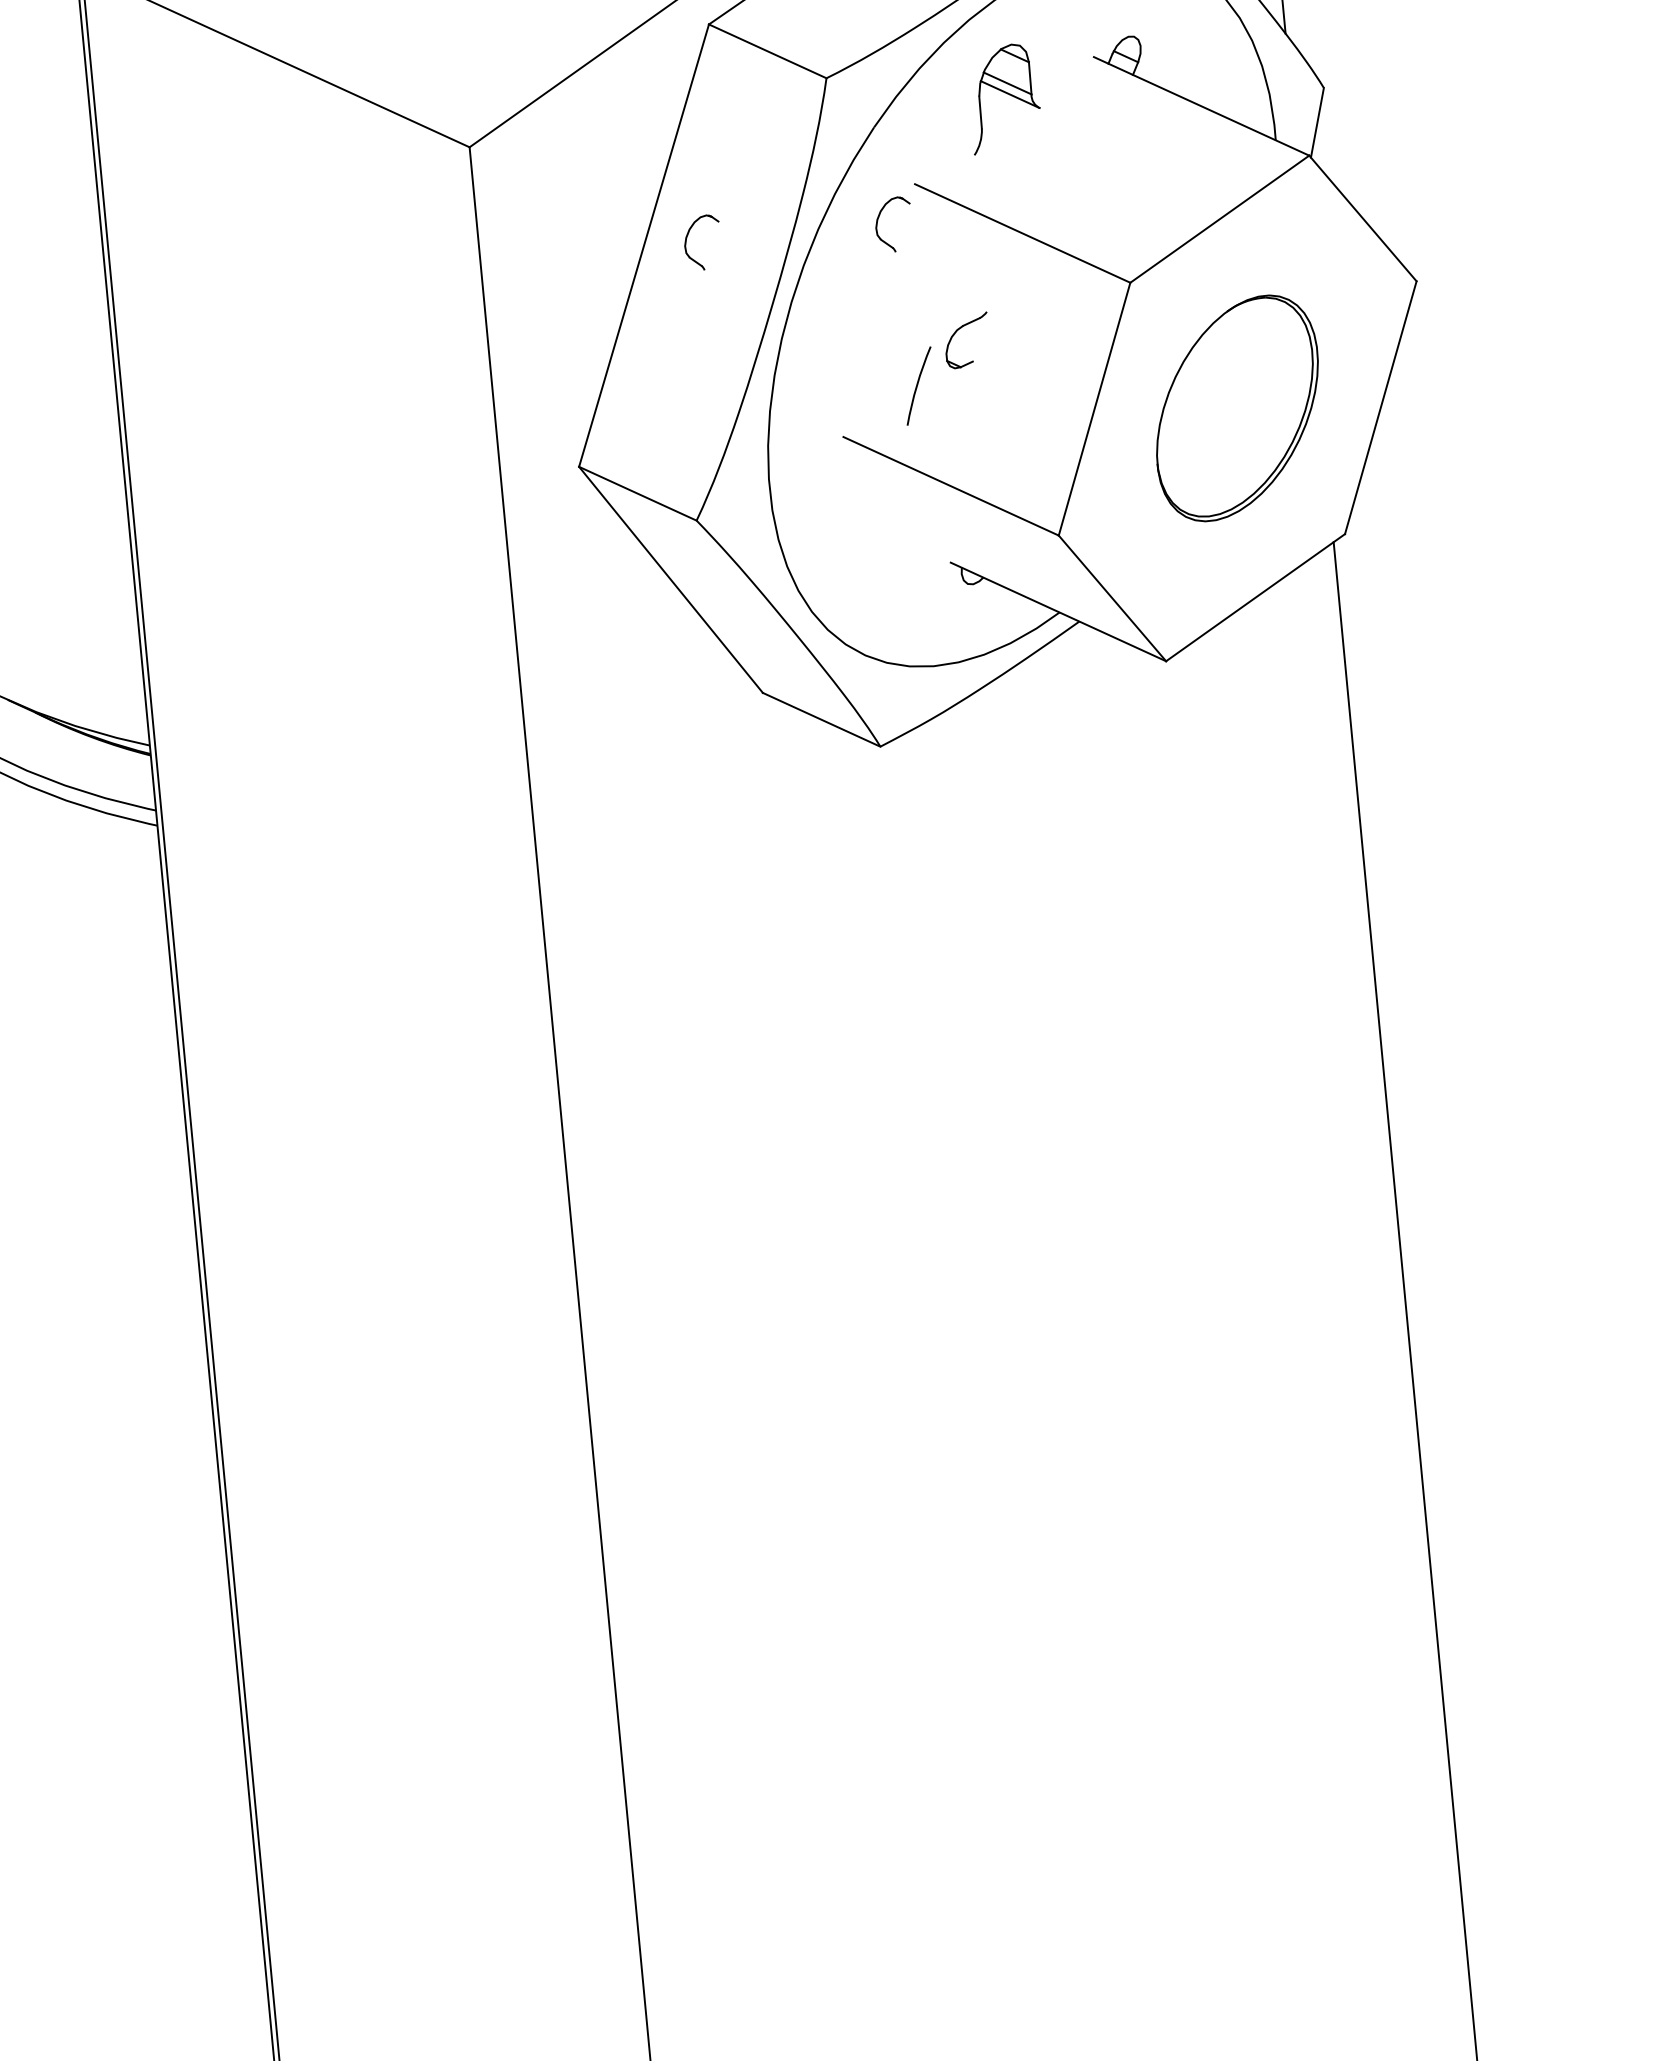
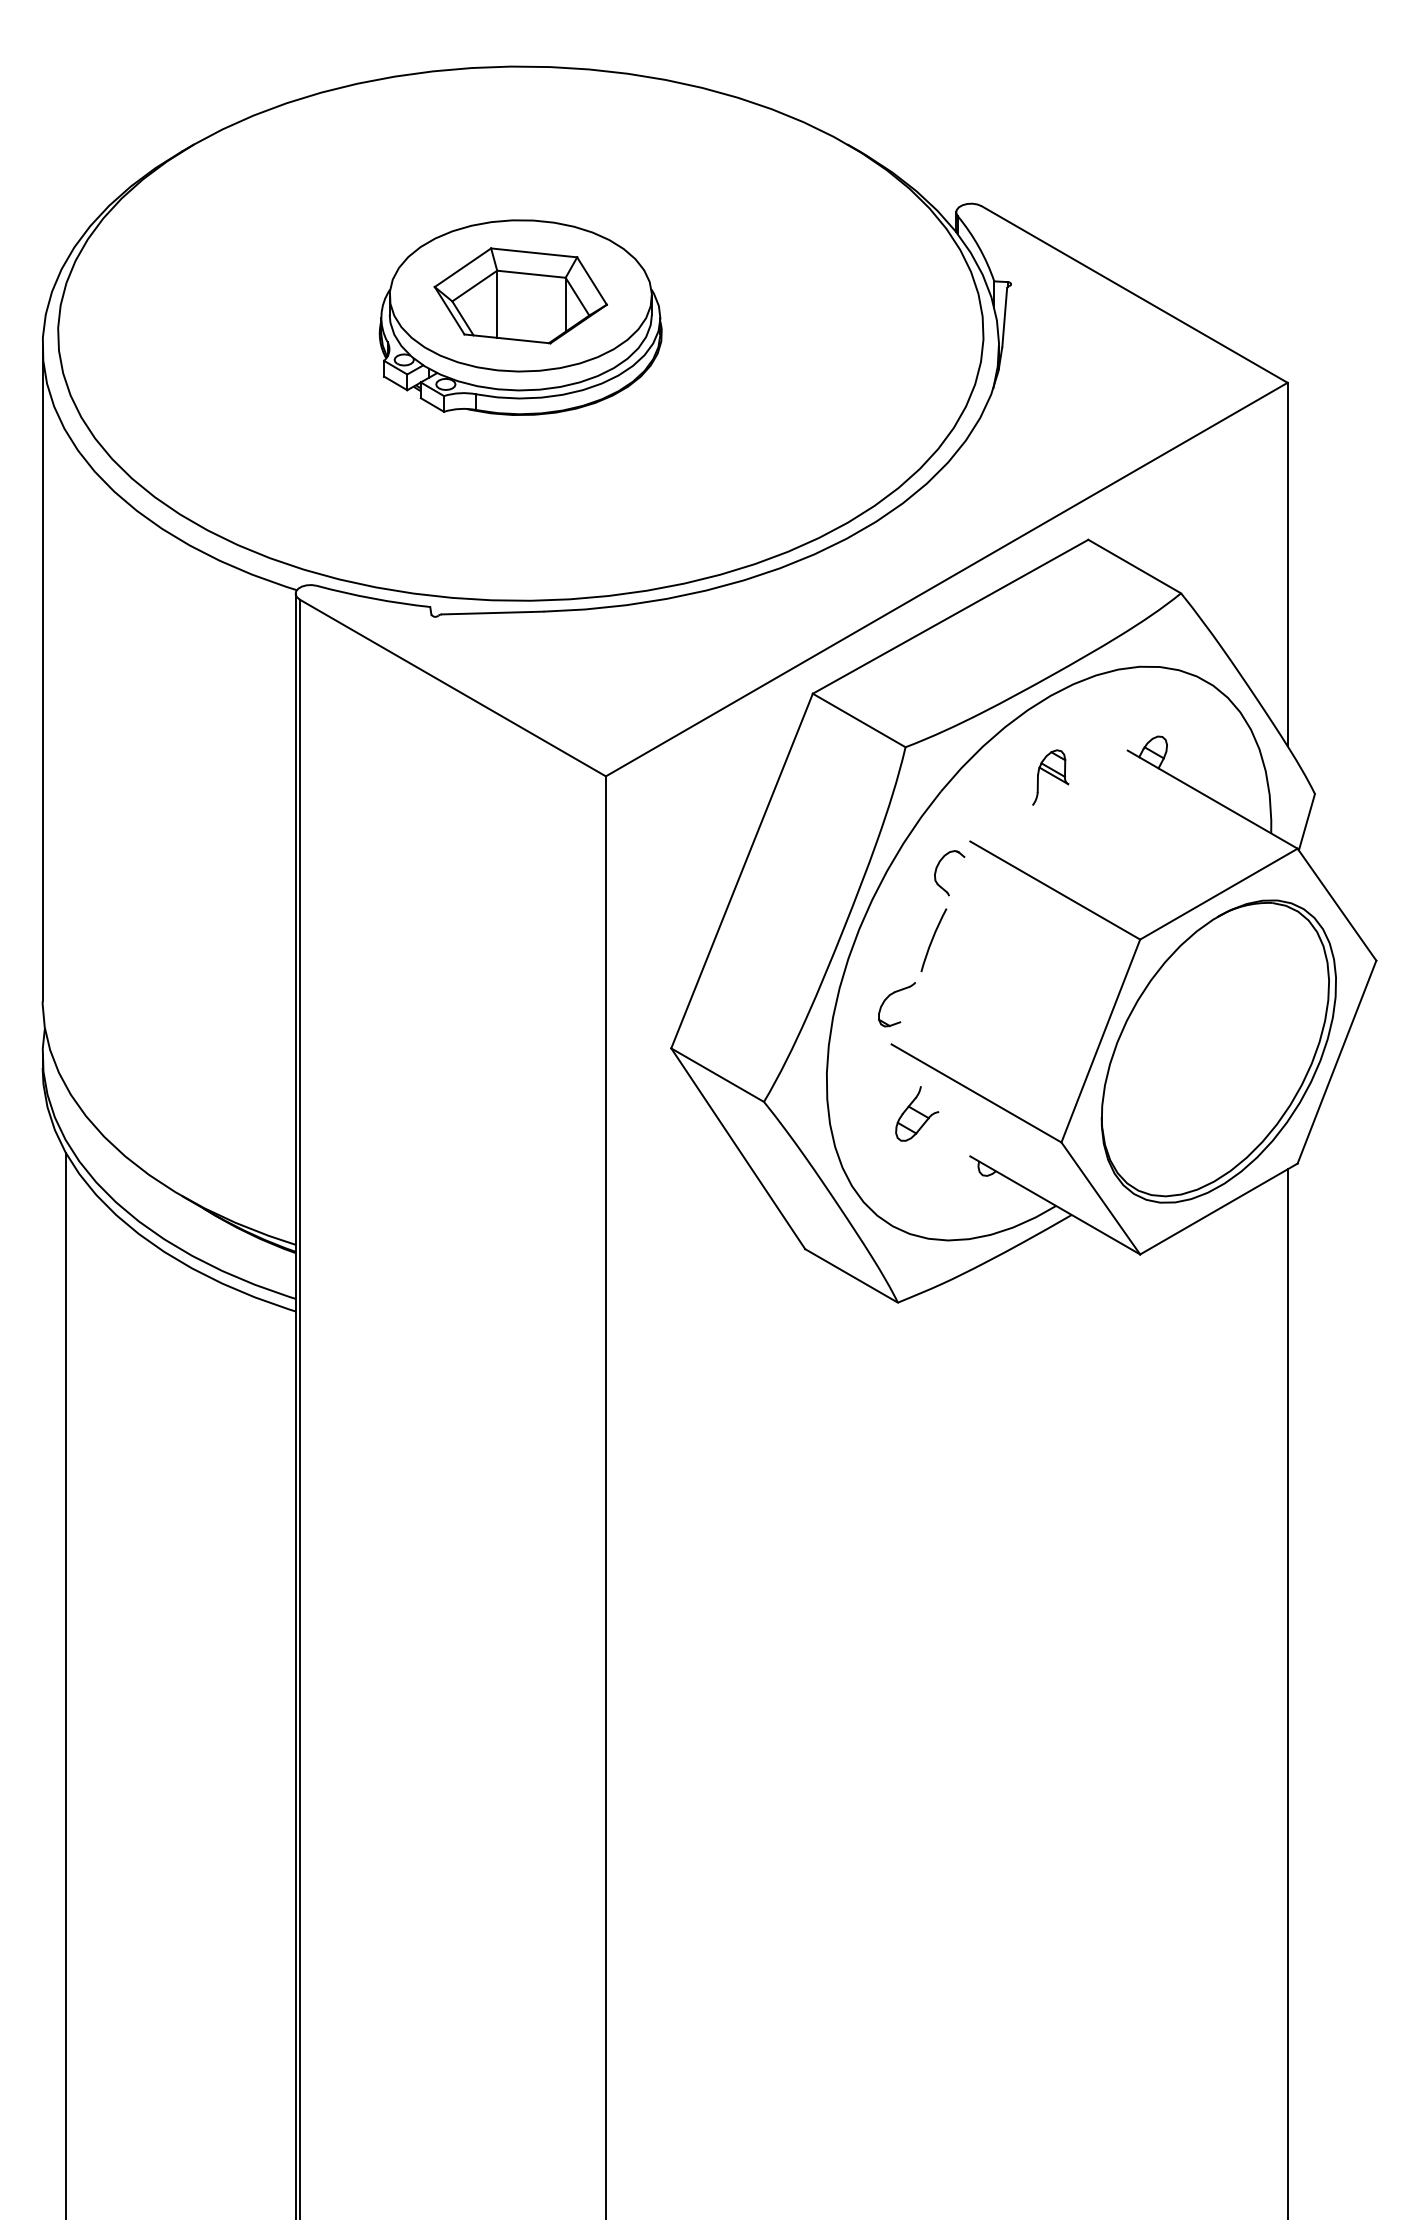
part: (1004, 98) -> (1050, 777), size x0.62
part: (687, 239) -> (778, 869), removed
part: (959, 330) -> (891, 995), moved
arc: (918, 385) -> (933, 939), moved
part: (1237, 408) -> (1218, 1051), size x1.67
part: (882, 517) -> (917, 1113), added

